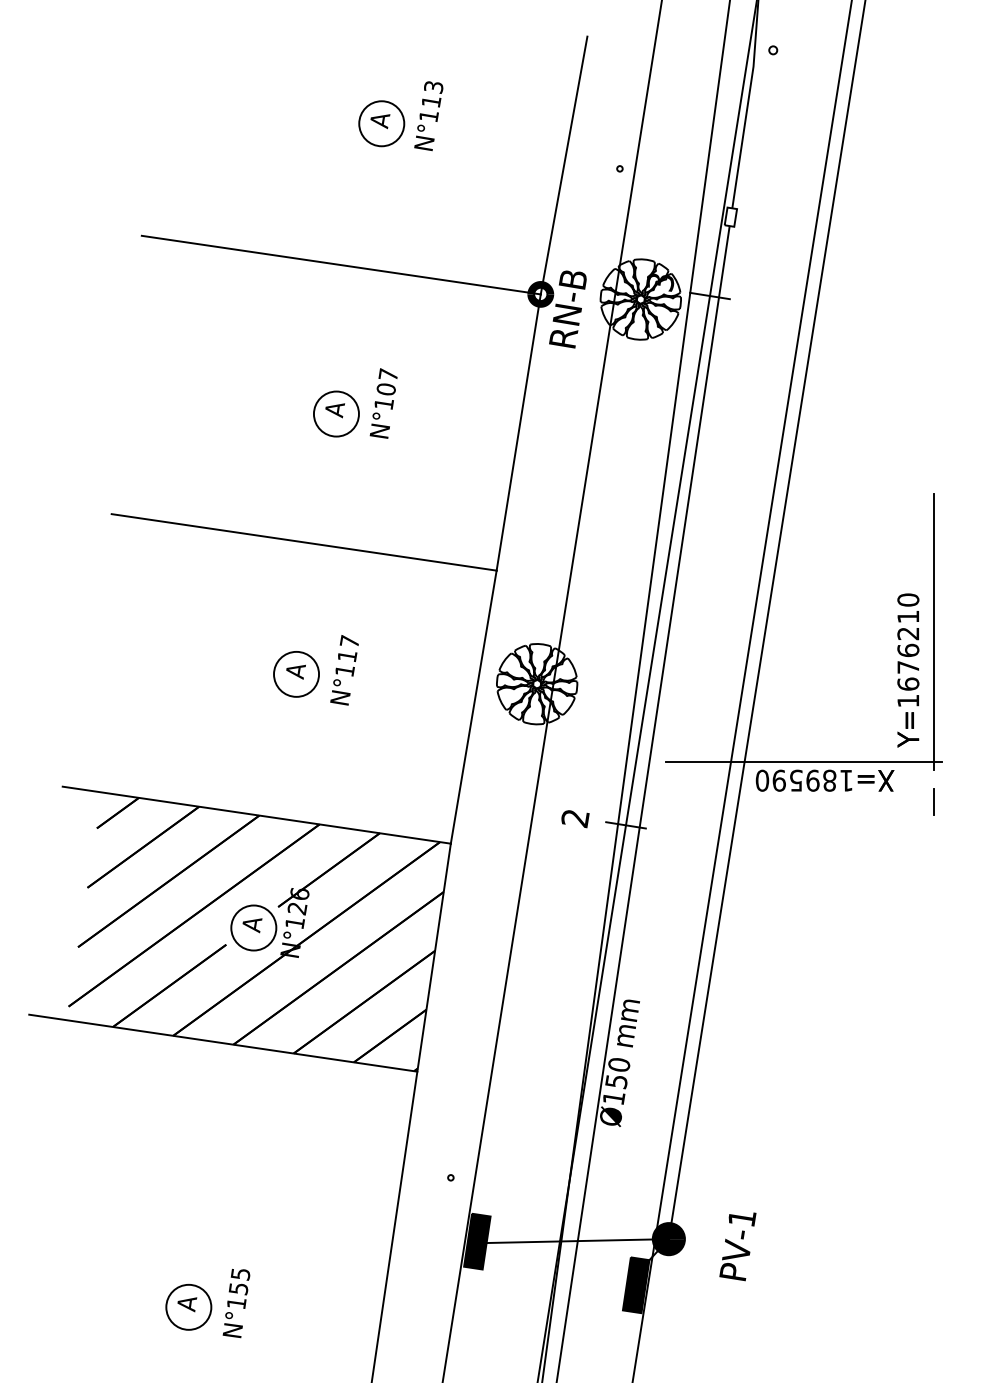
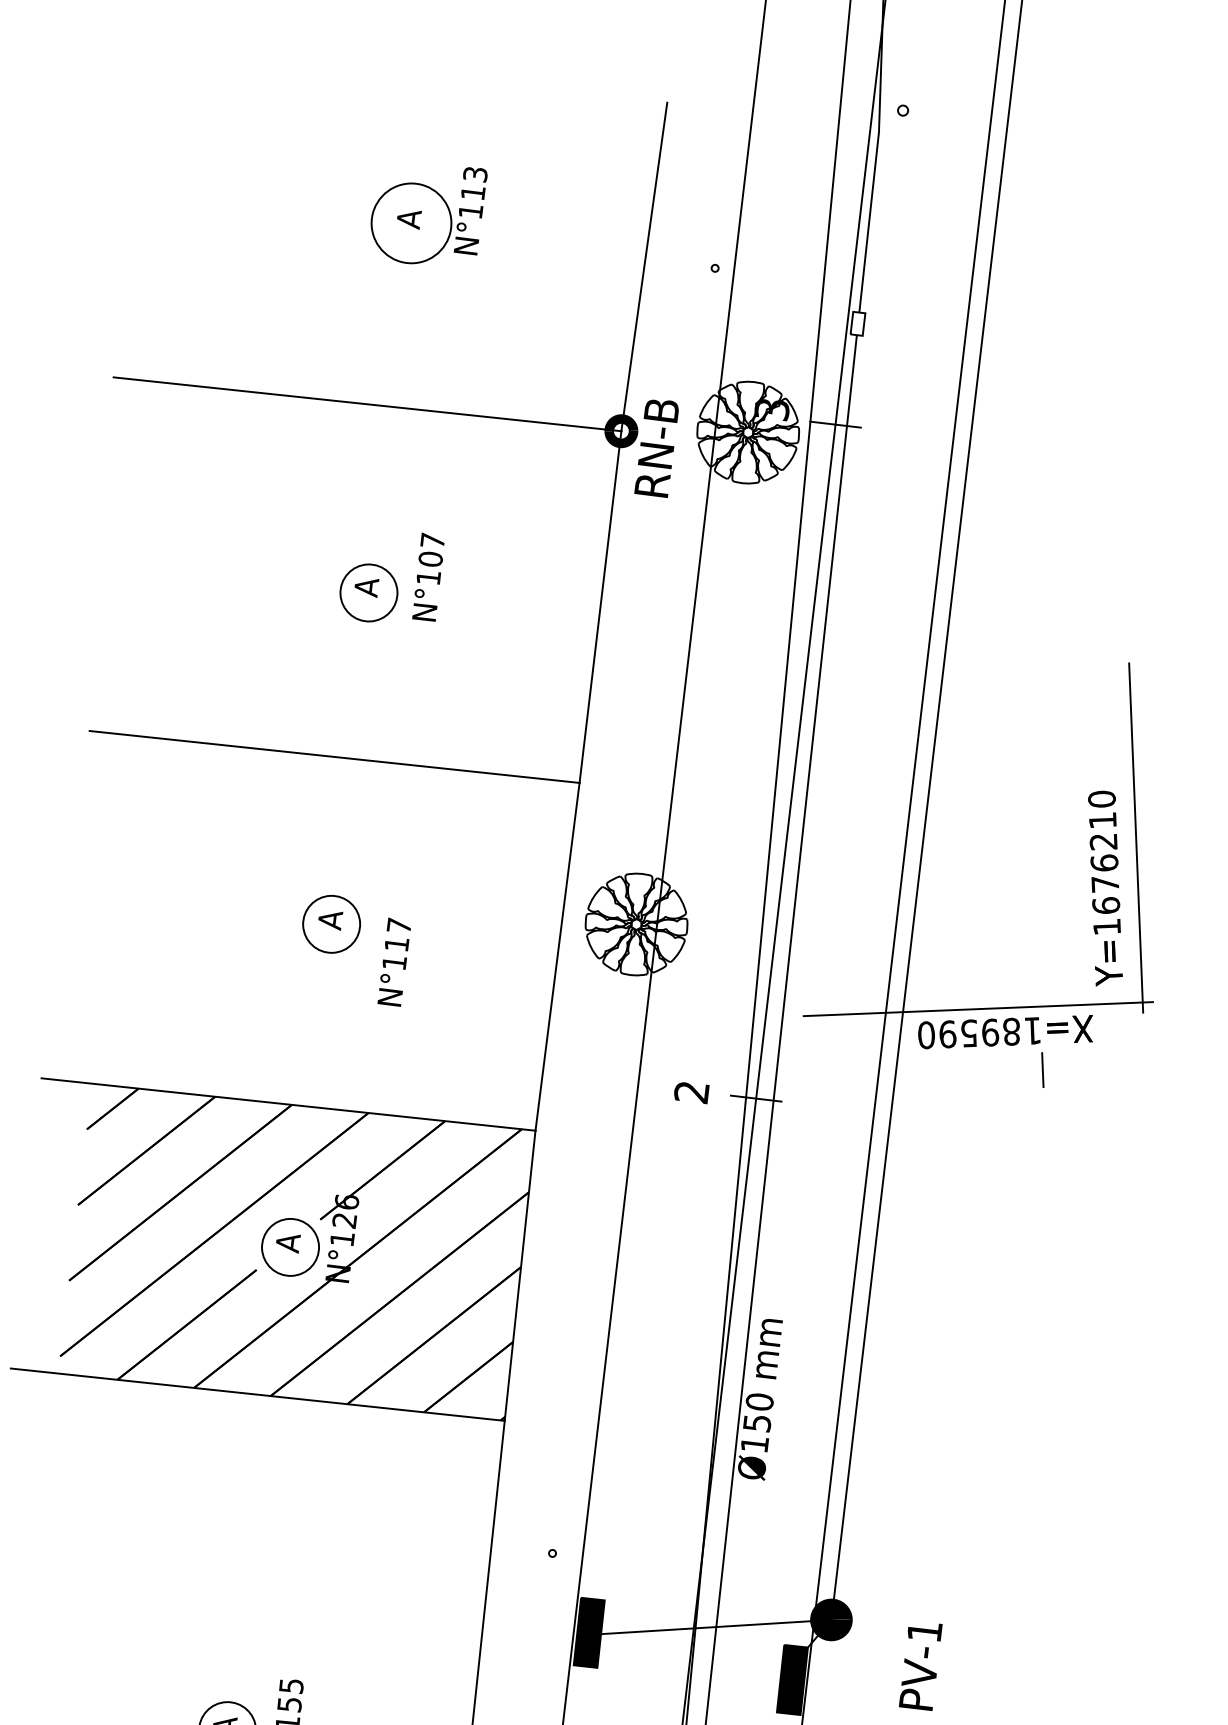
circle: (381, 123) -> (411, 223), size x1.4
text: (344, 670) -> (393, 962), moved
line: (933, 801) -> (1042, 1069), moved
text: (737, 1246) -> (920, 1667), moved

